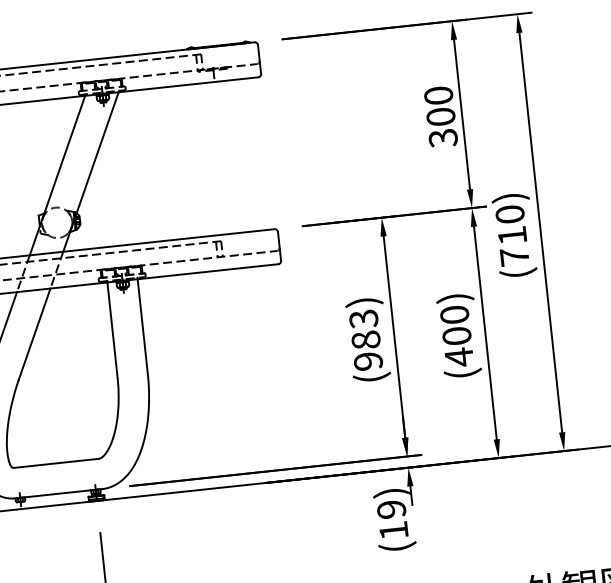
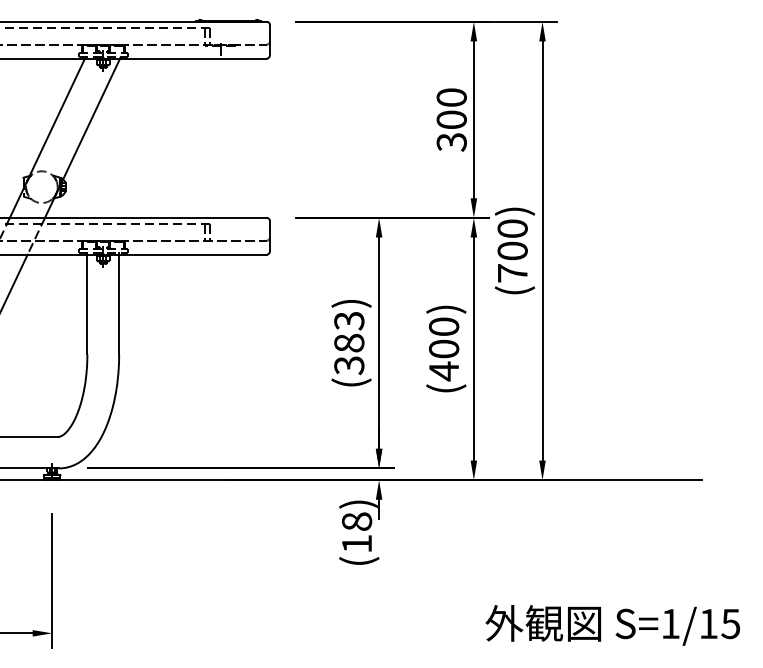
text: (512, 235) -> (512, 250), (710) -> (700)
text: (368, 361) -> (349, 365), (983) -> (383)
text: (391, 509) -> (356, 521), (19) -> (18)

